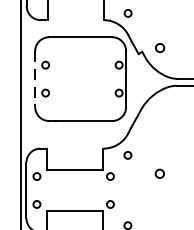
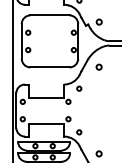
line: (34, 79) -> (21, 41), dashed -> solid
circle: (158, 172) -> (98, 66), moved

